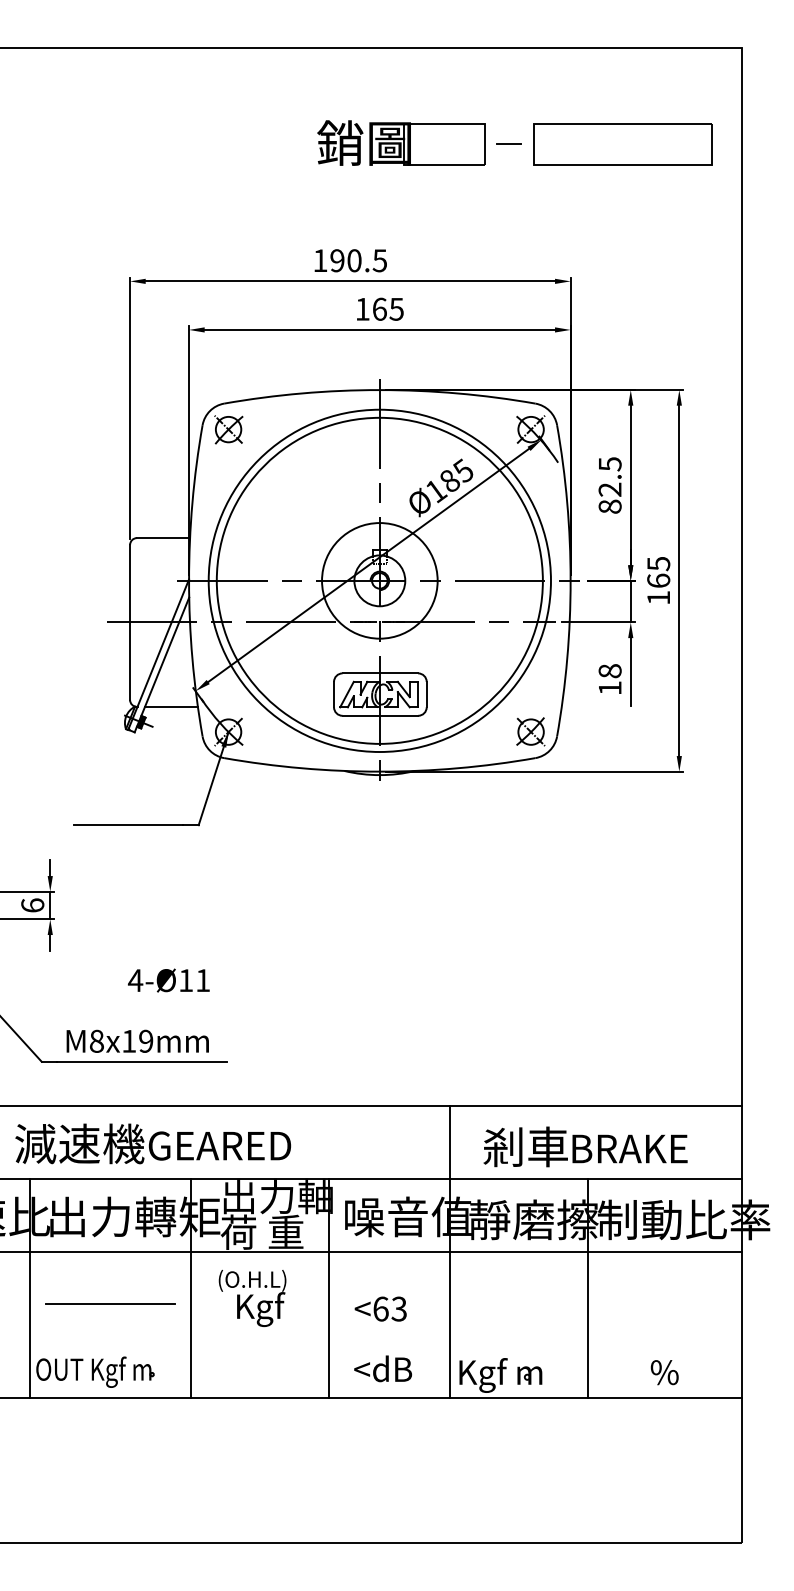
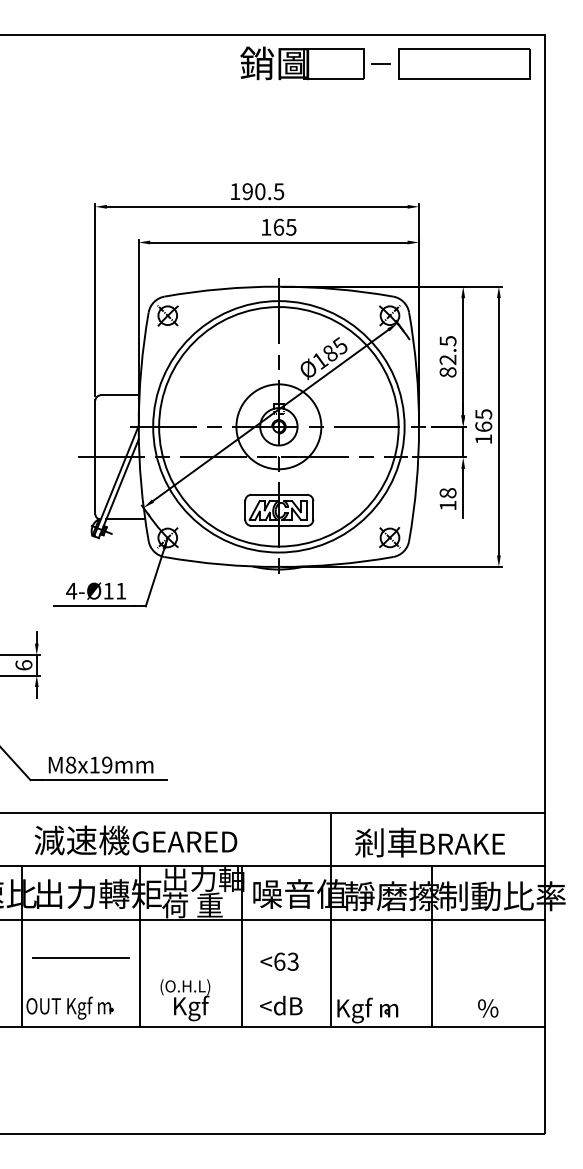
part: (514, 142) -> (385, 62), moved
text: (168, 980) -> (95, 591), moved
text: (153, 1143) -> (136, 840), moved
text: (252, 1297) -> (185, 999), moved

